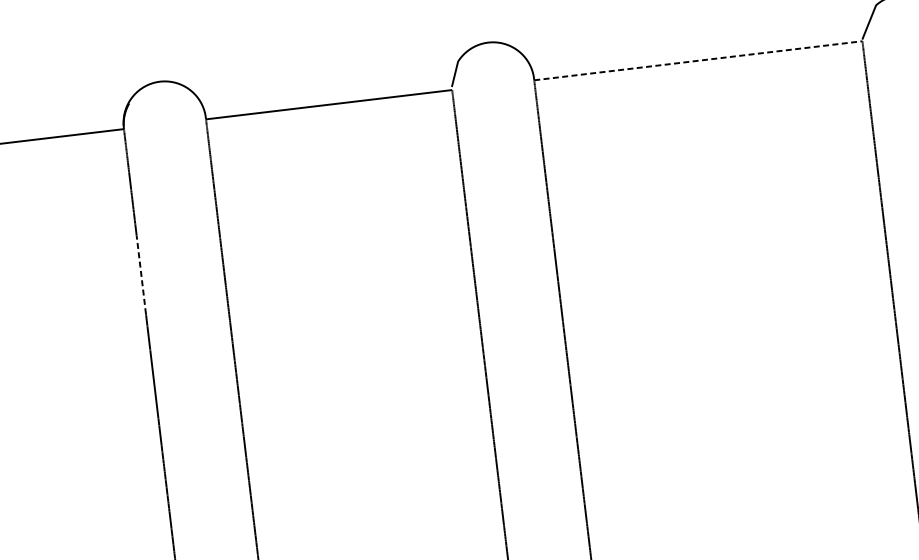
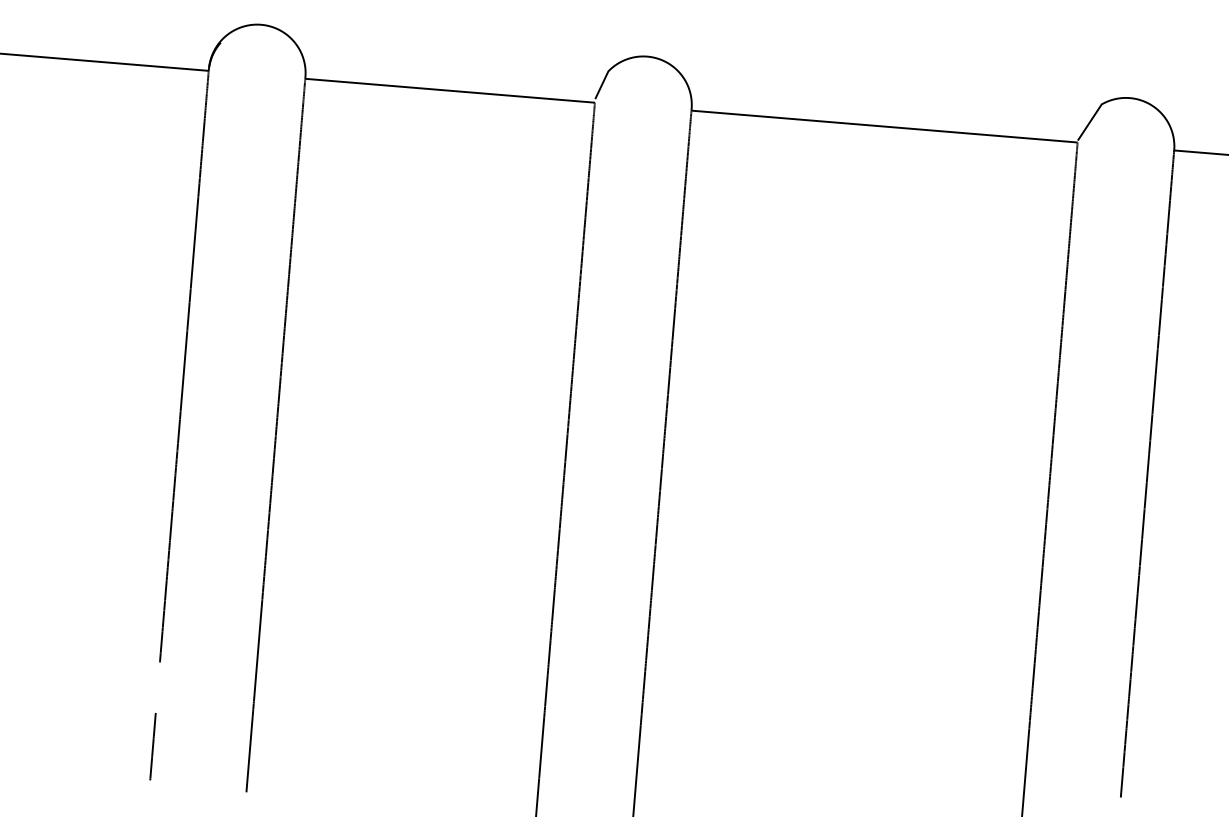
line: (698, 60) -> (884, 126), dashed -> solid
line: (141, 275) -> (194, 243), dashed -> solid

